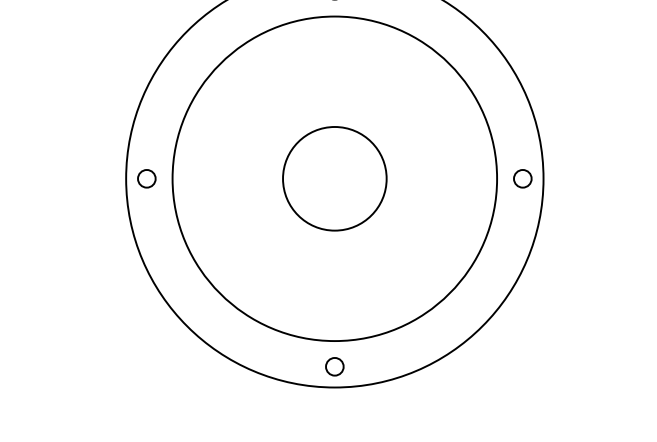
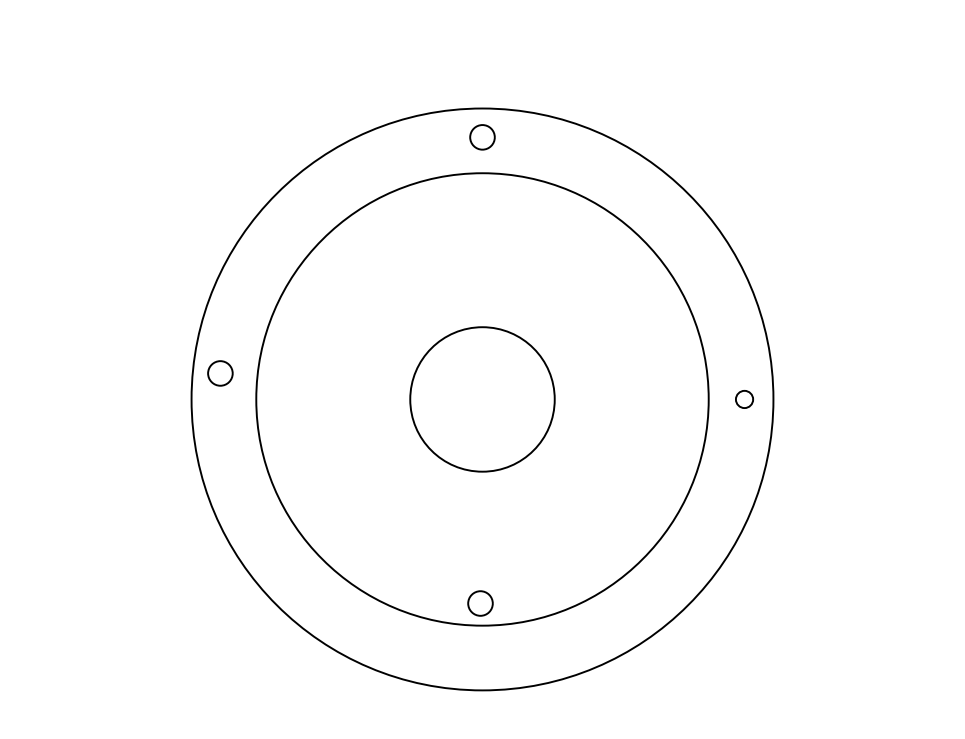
circle: (146, 178) -> (220, 373), moved
circle: (522, 178) -> (744, 399), size x0.7
circle: (334, 366) -> (480, 603), moved

